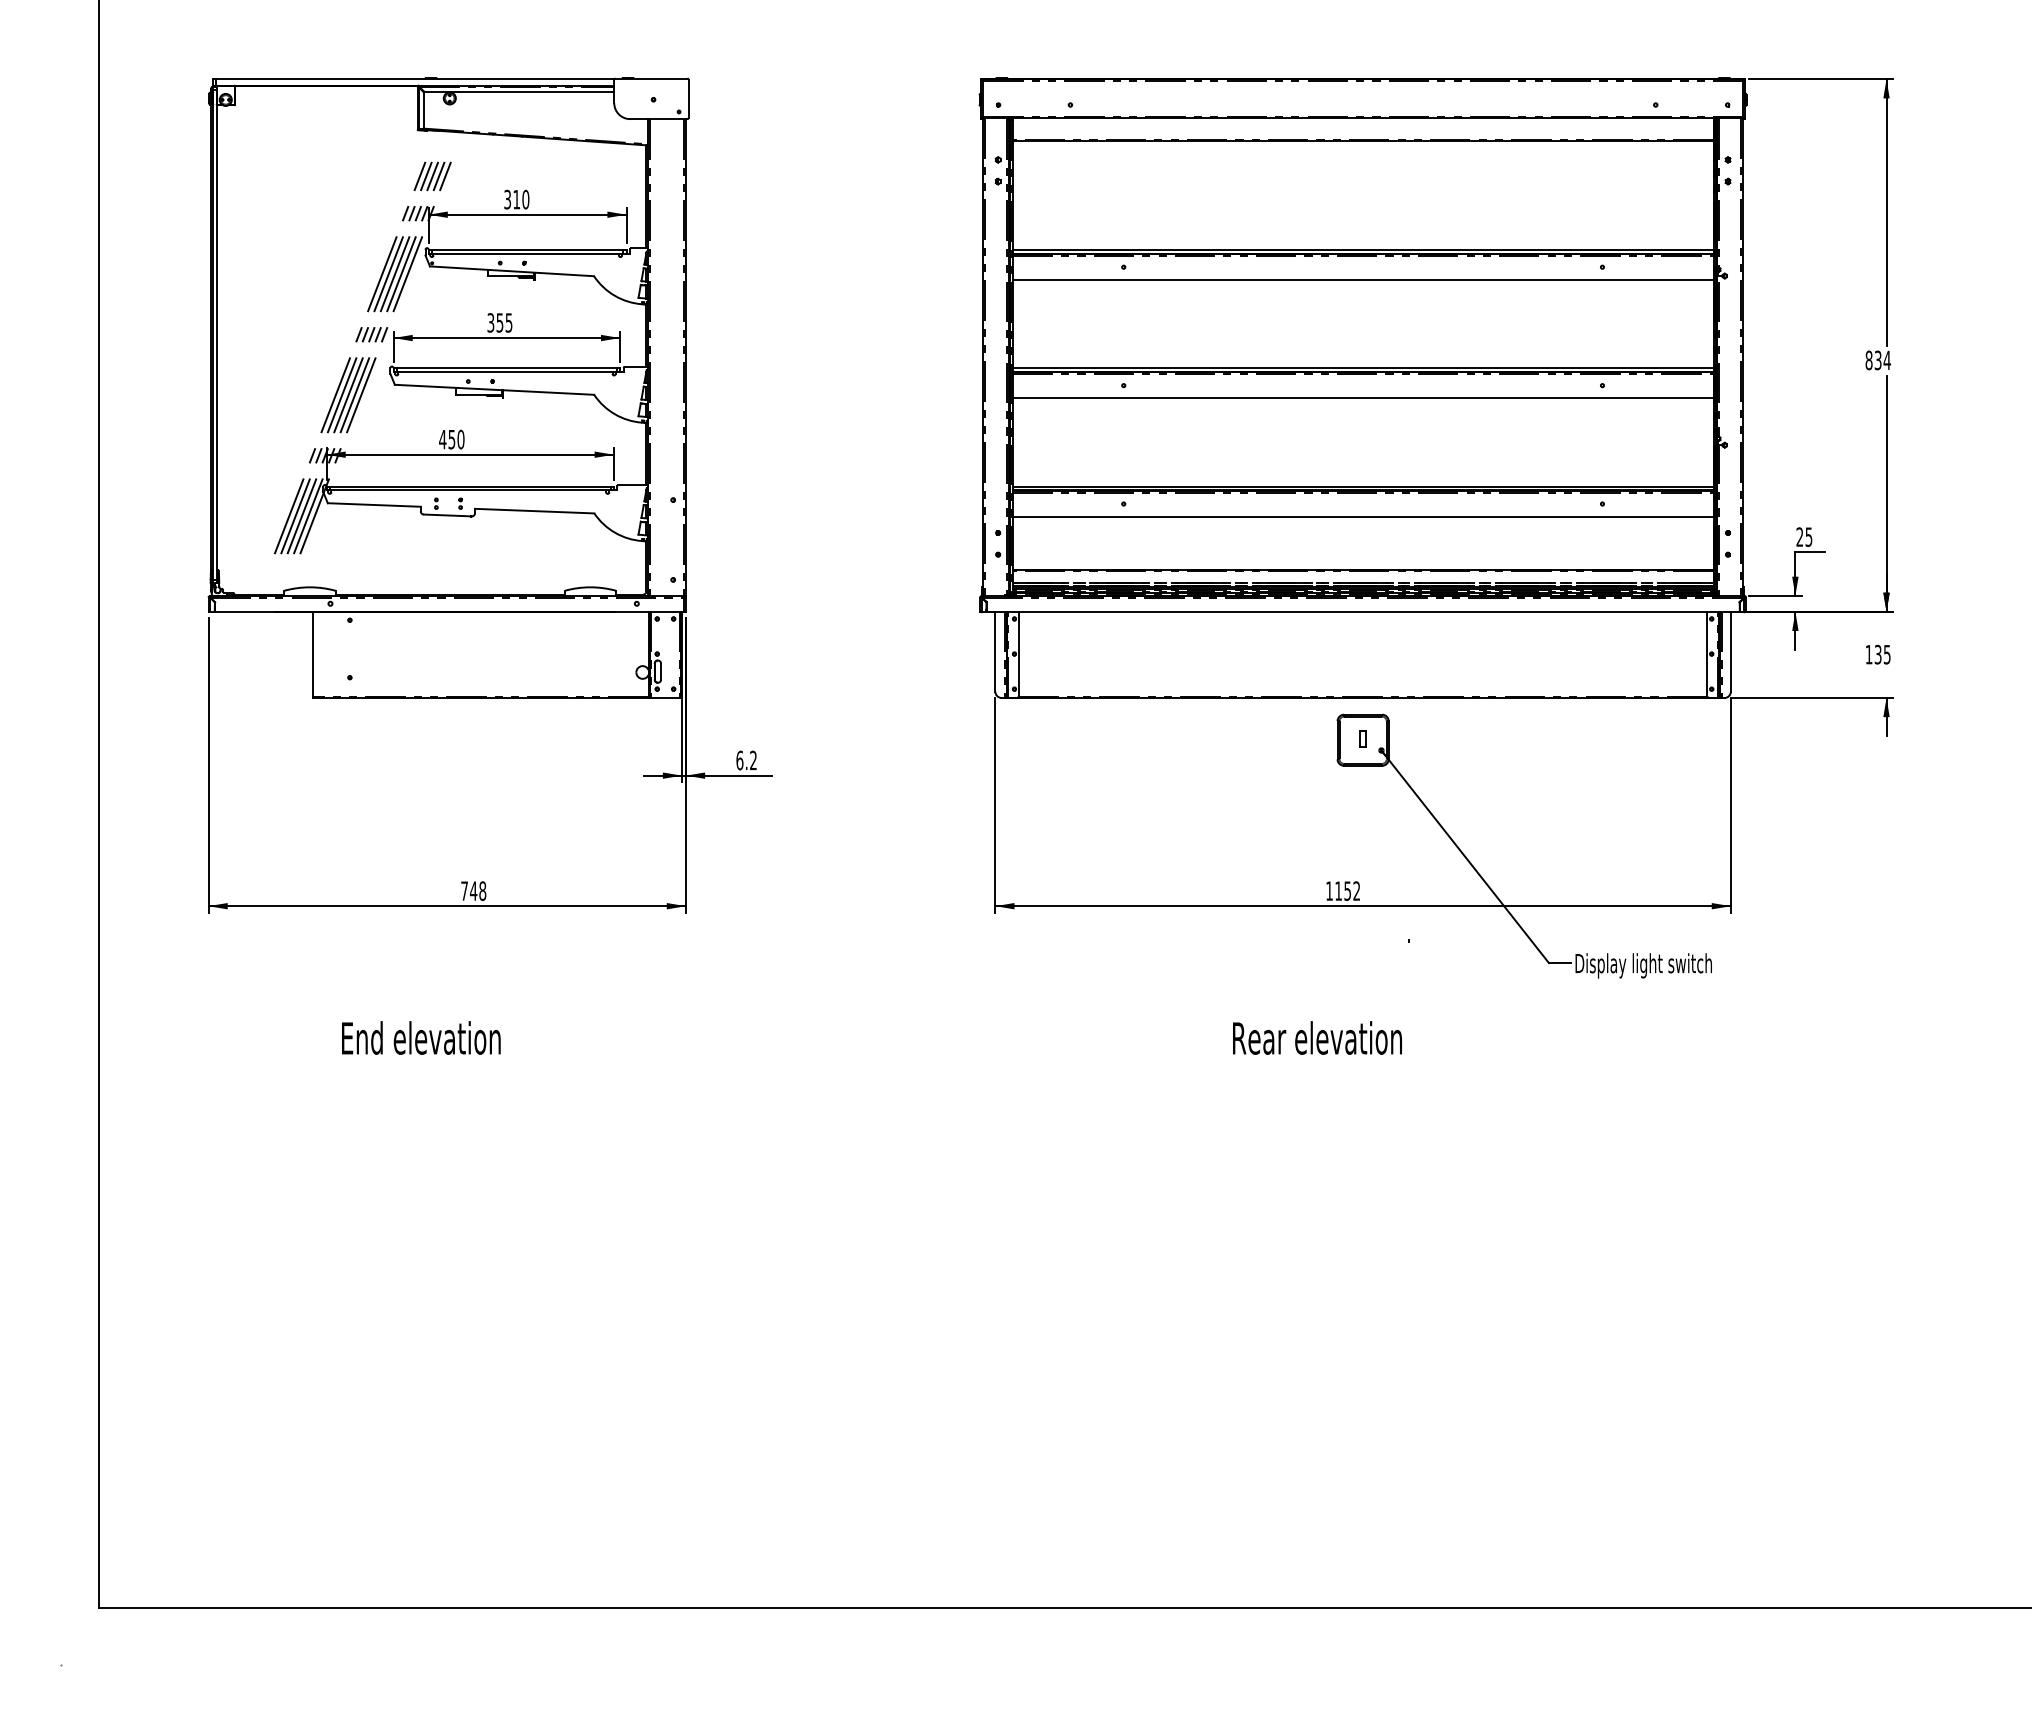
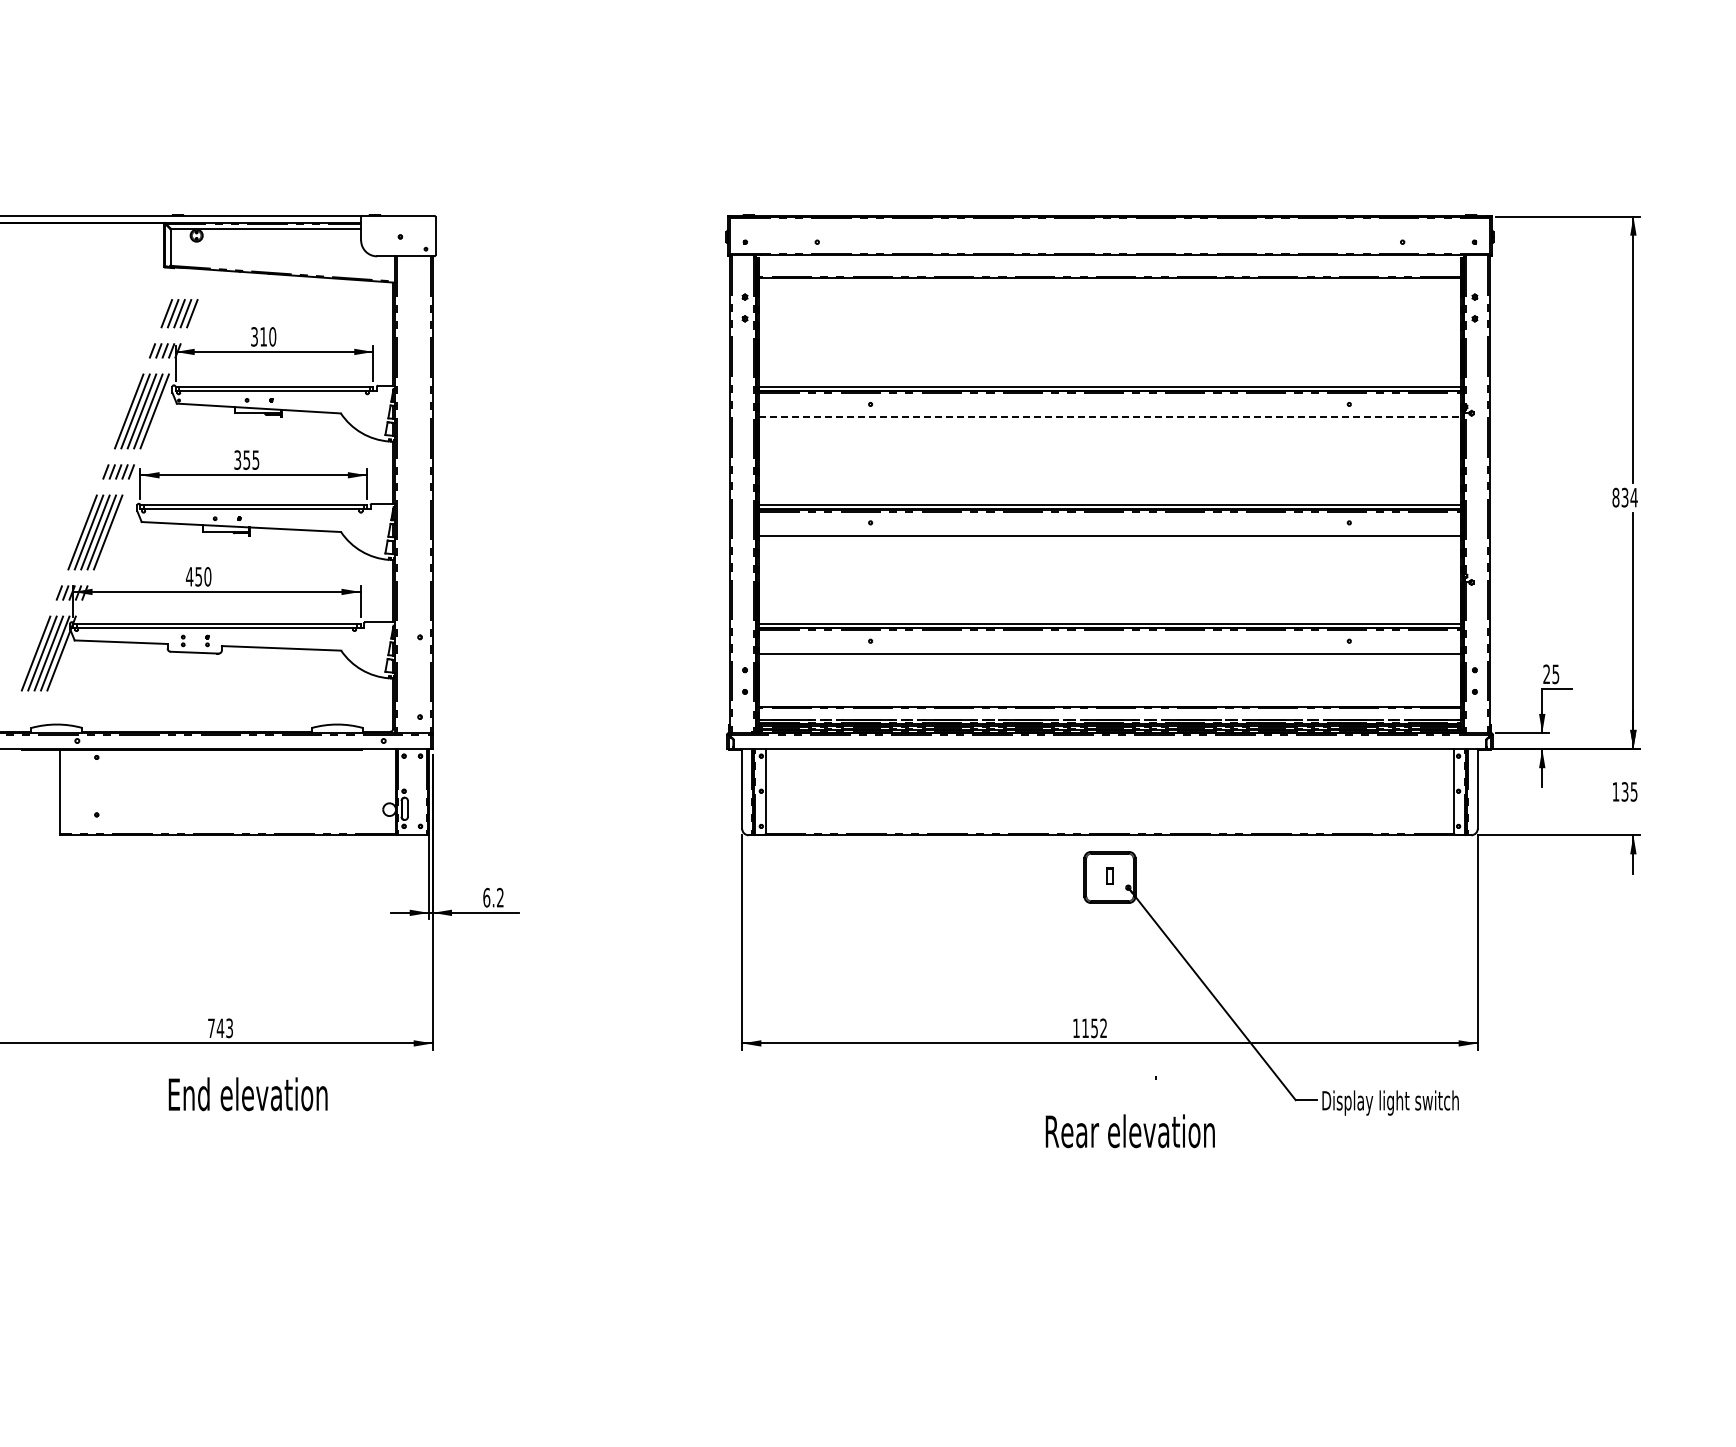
line: (1363, 280) -> (1110, 417), solid -> dashed
text: (482, 890) -> (229, 1027), 748 -> 743
text: (421, 1037) -> (248, 1093), moved
text: (1317, 1037) -> (1130, 1130), moved

